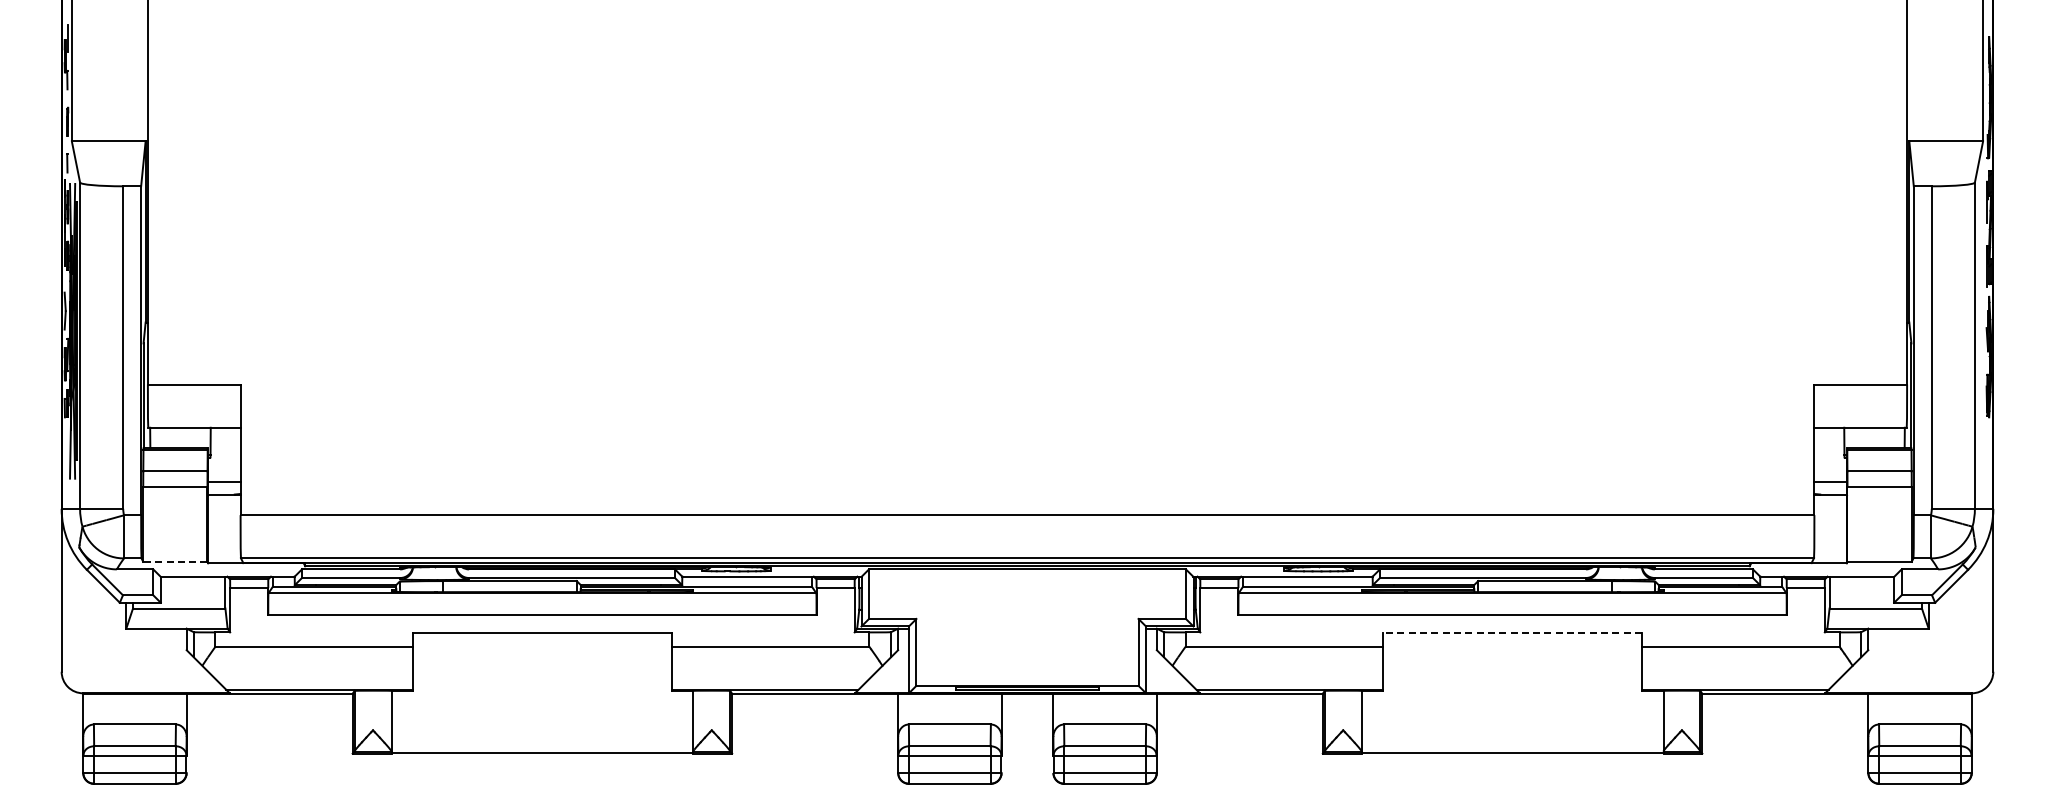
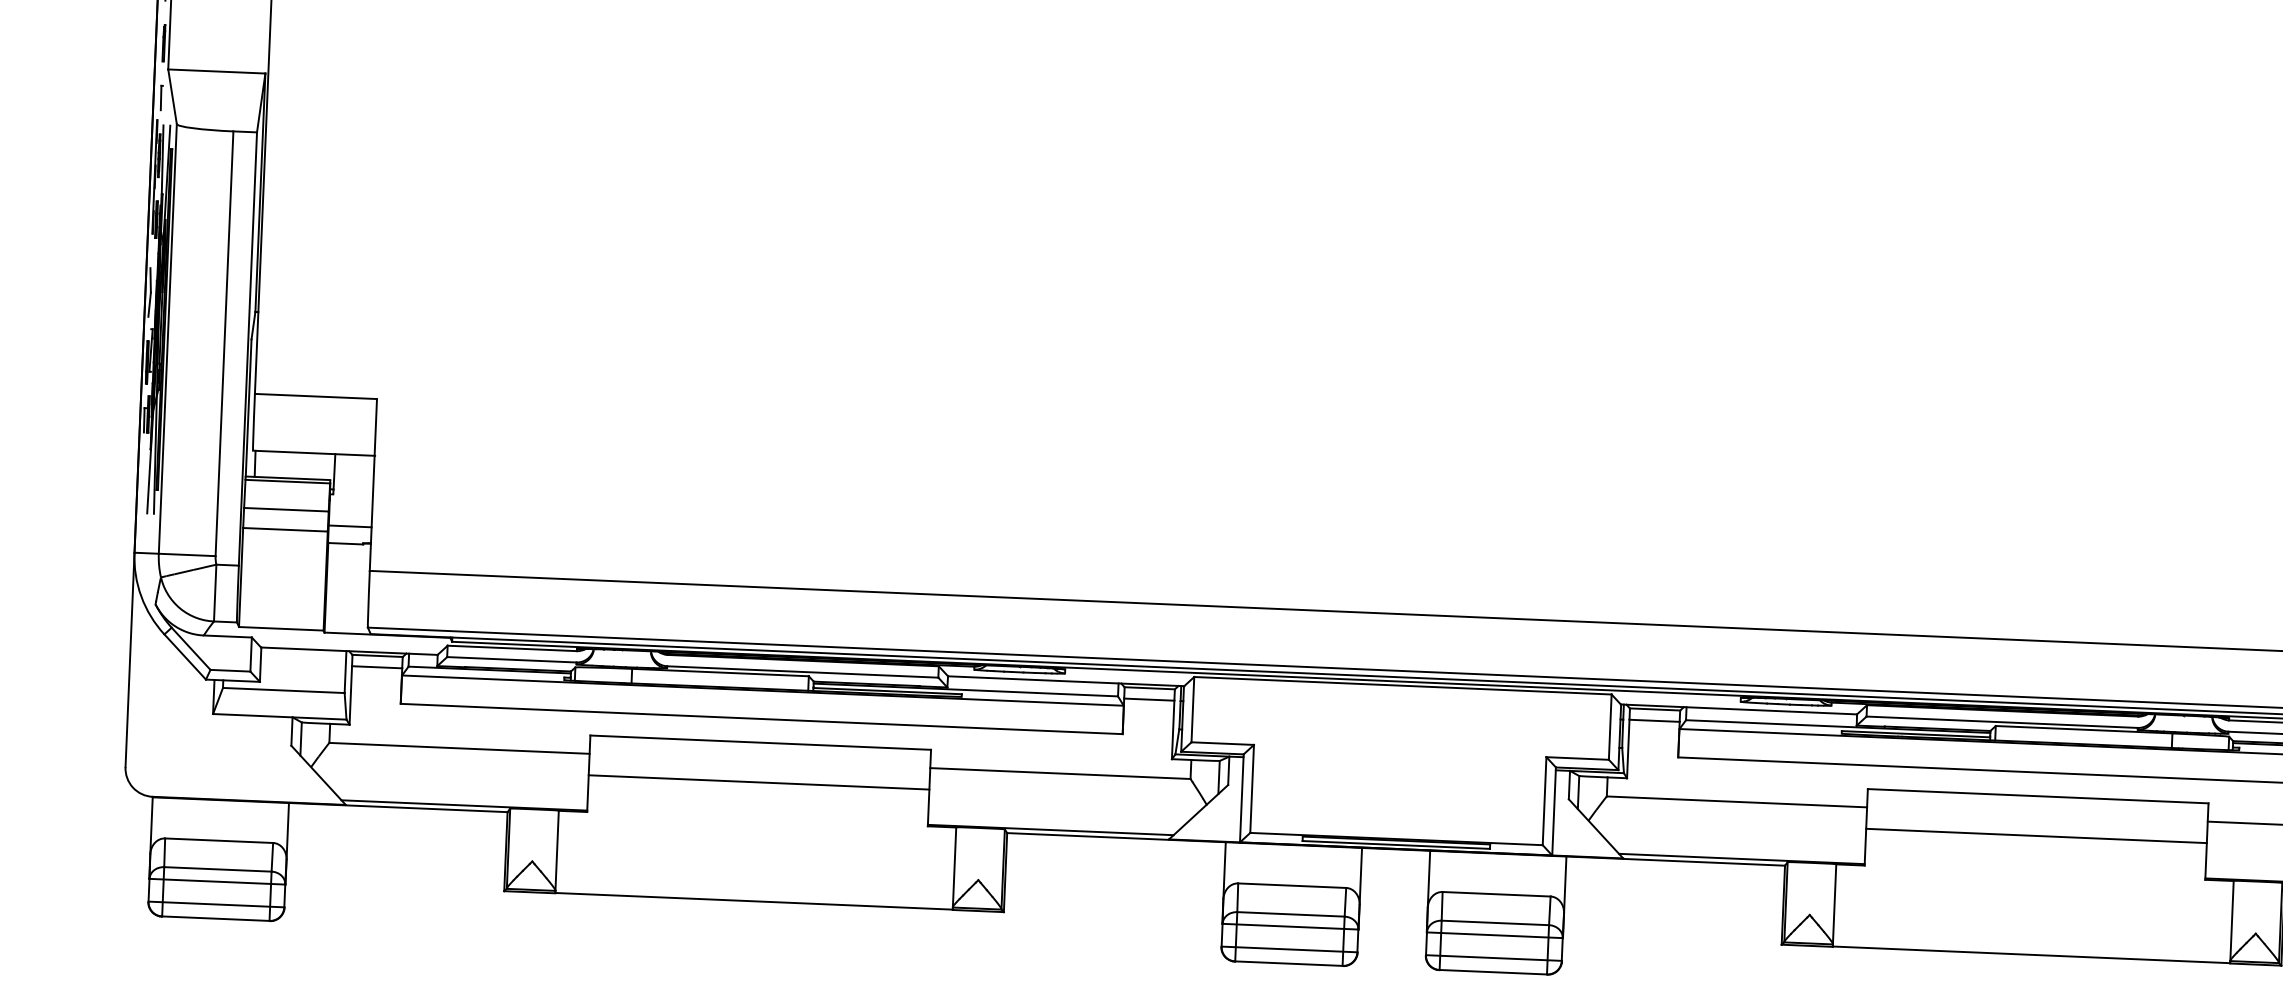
line: (174, 561) -> (280, 628), dashed -> solid
line: (1512, 632) -> (2038, 795), dashed -> solid
line: (542, 663) -> (759, 782), added
line: (1512, 663) -> (2036, 836), added

